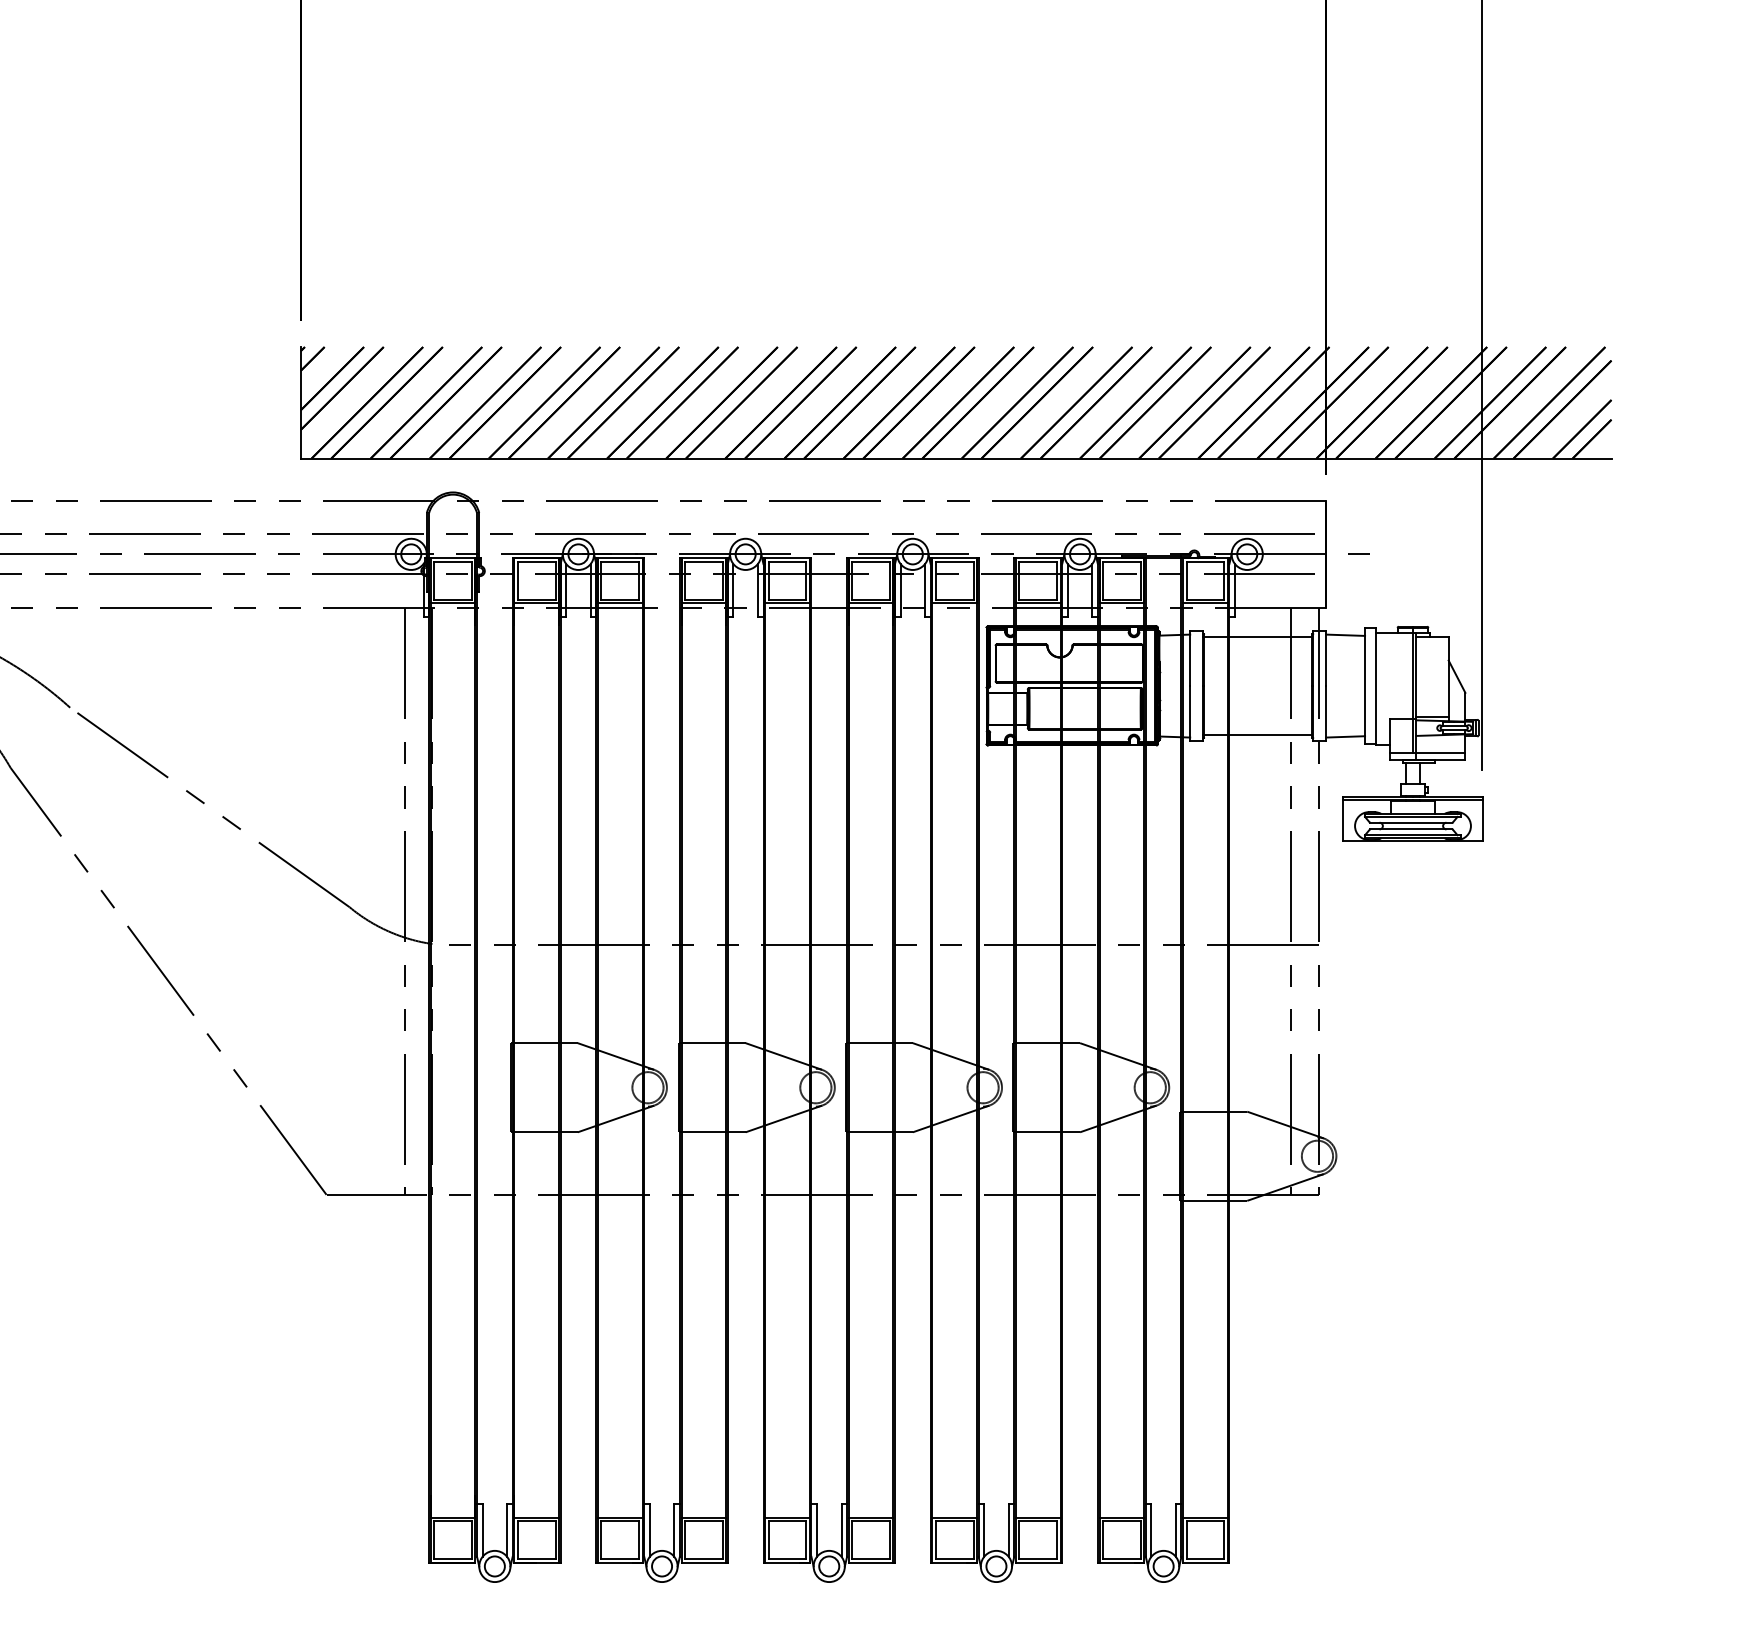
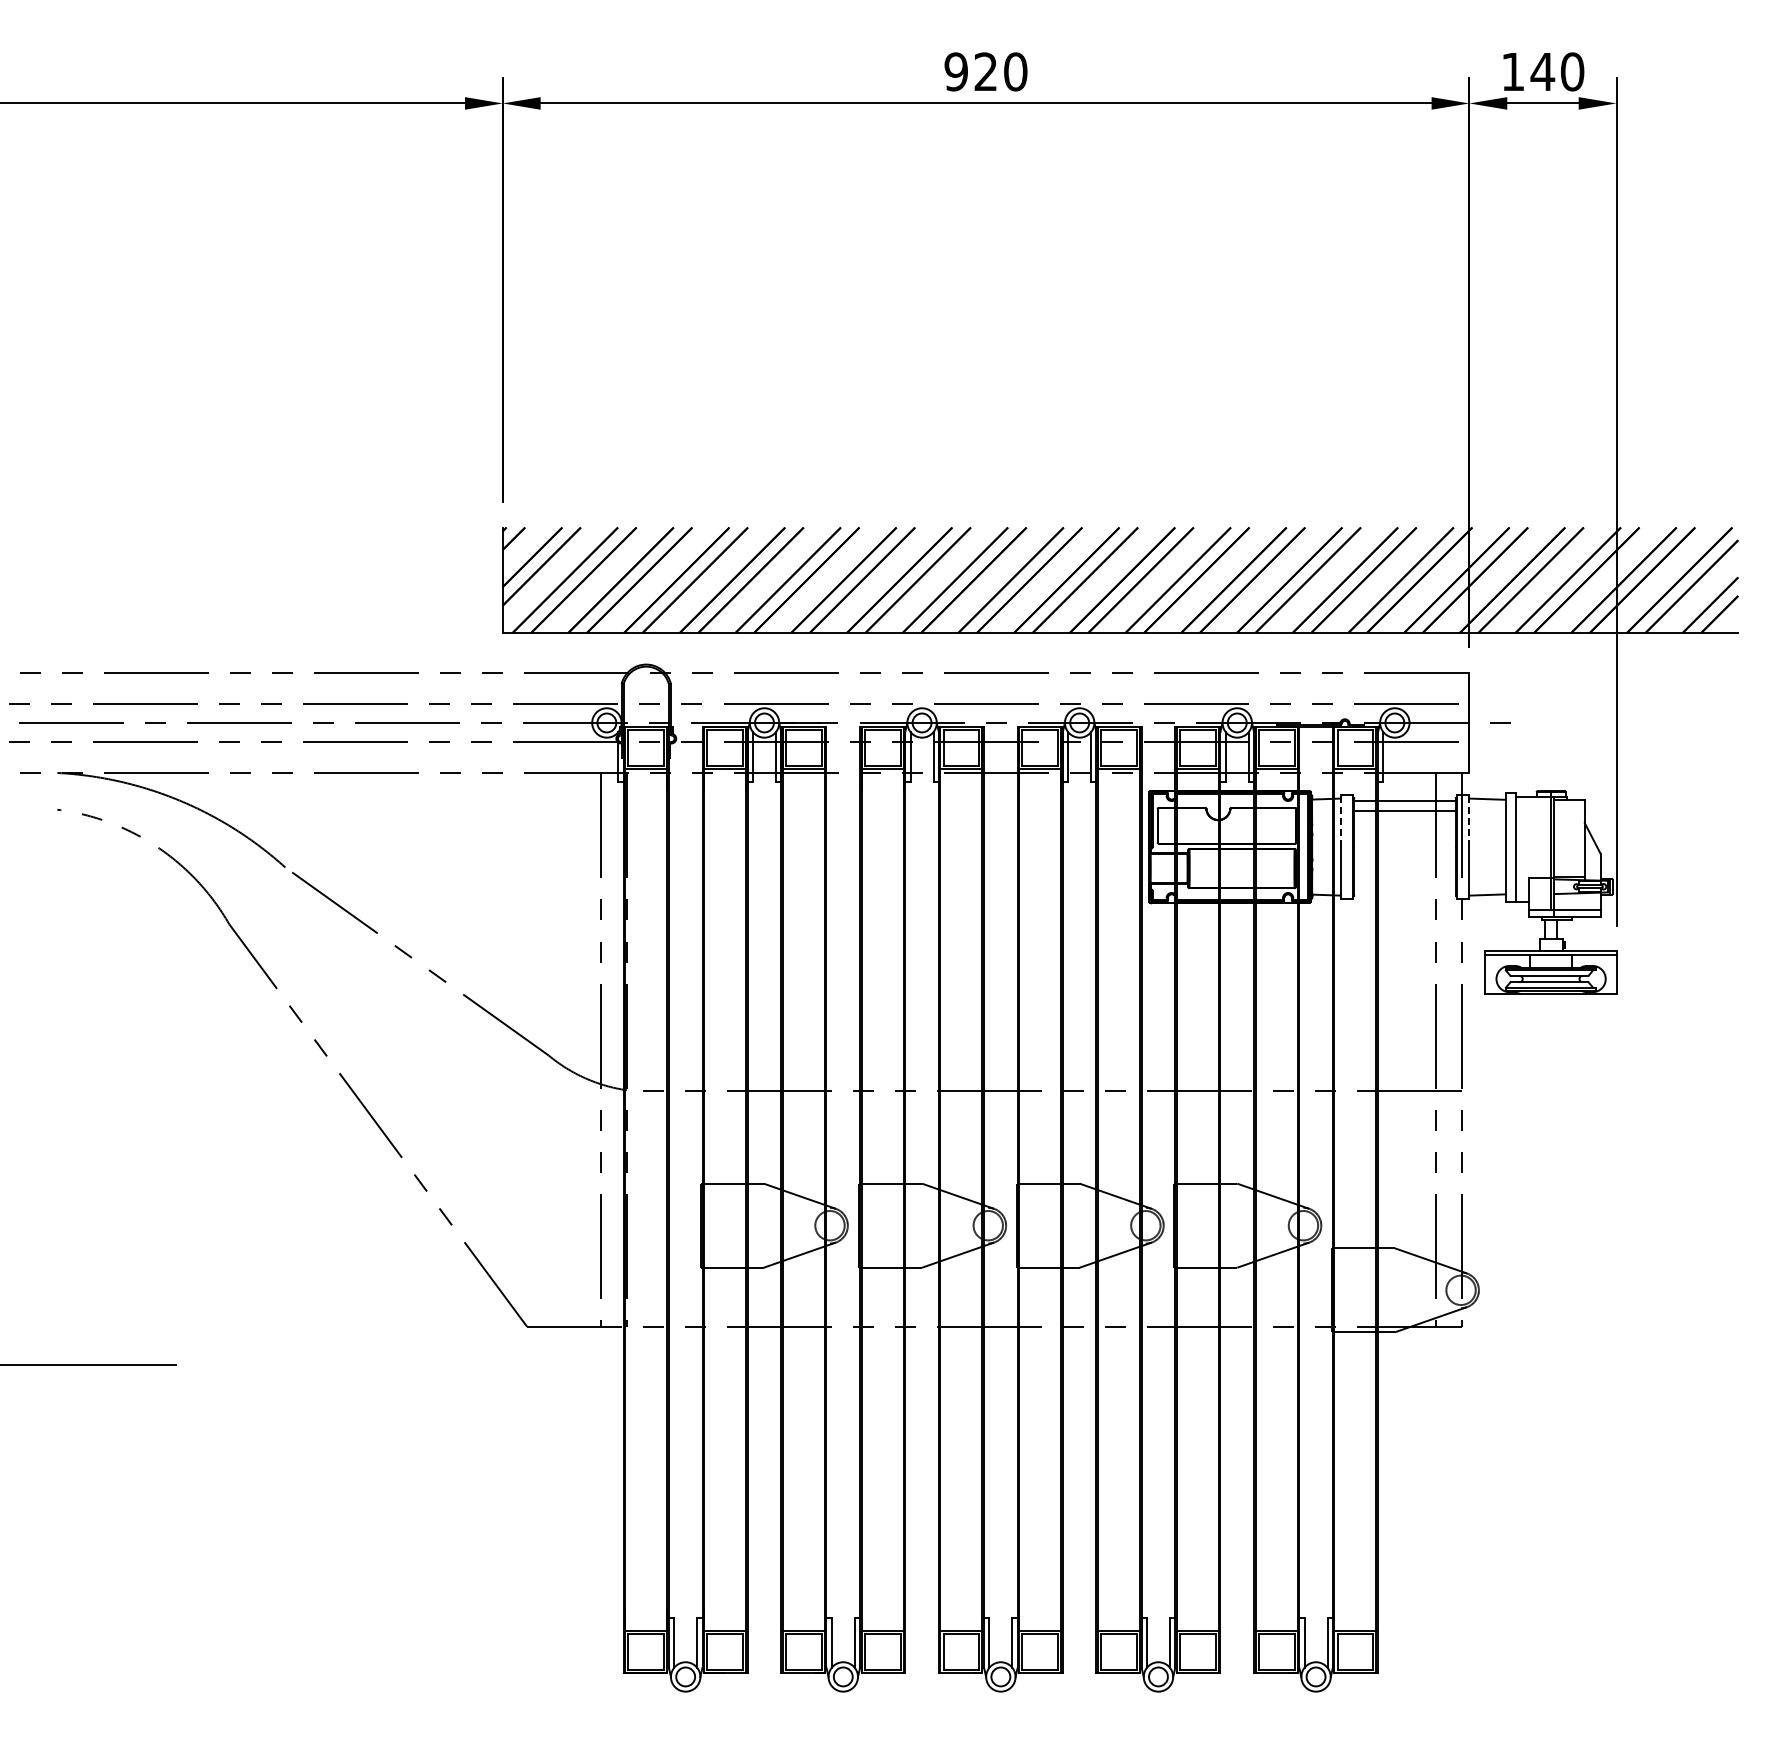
line: (1190, 658) -> (1341, 821), solid -> dashed
line: (1326, 658) -> (1469, 821), solid -> dashed
line: (1257, 735) -> (1404, 810), moved

